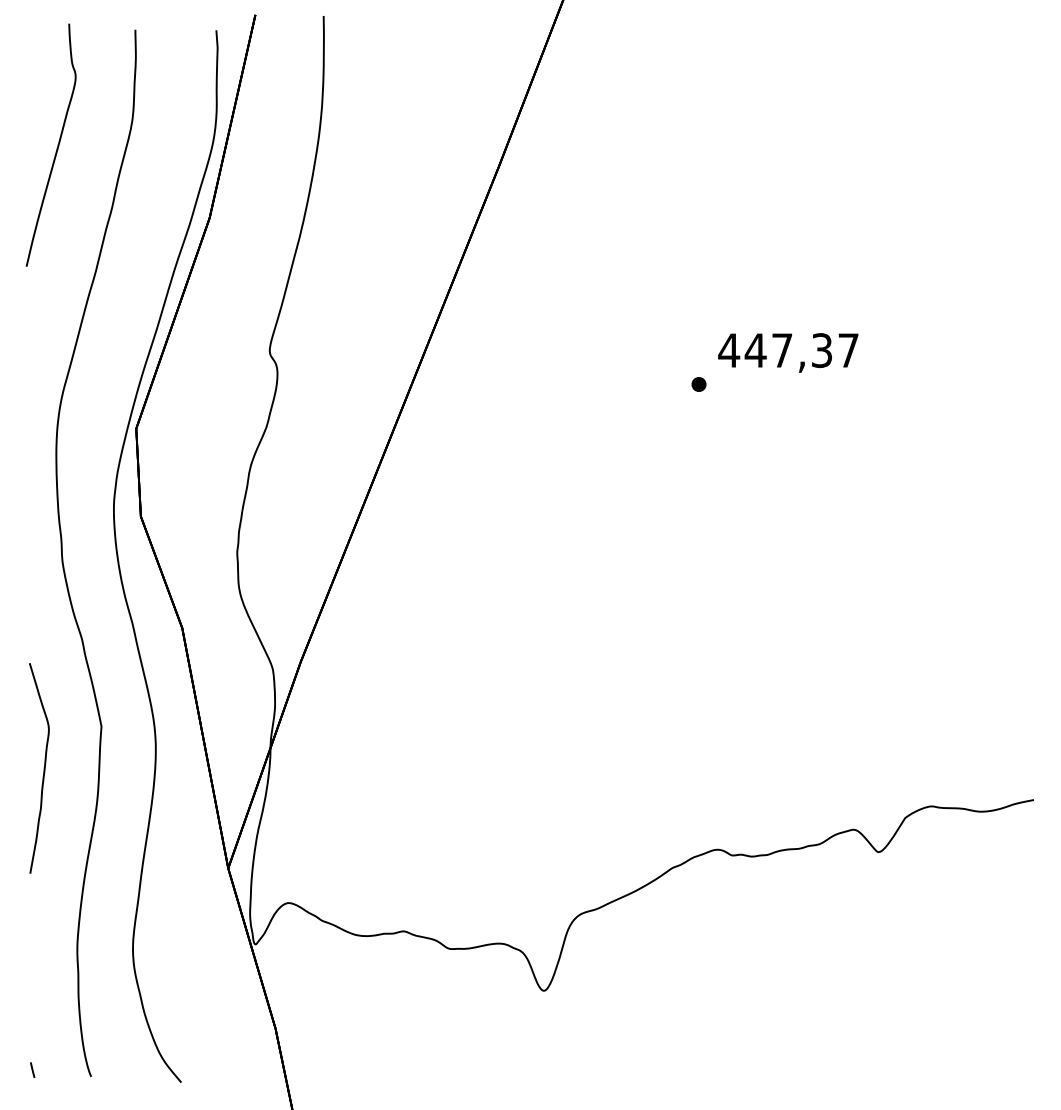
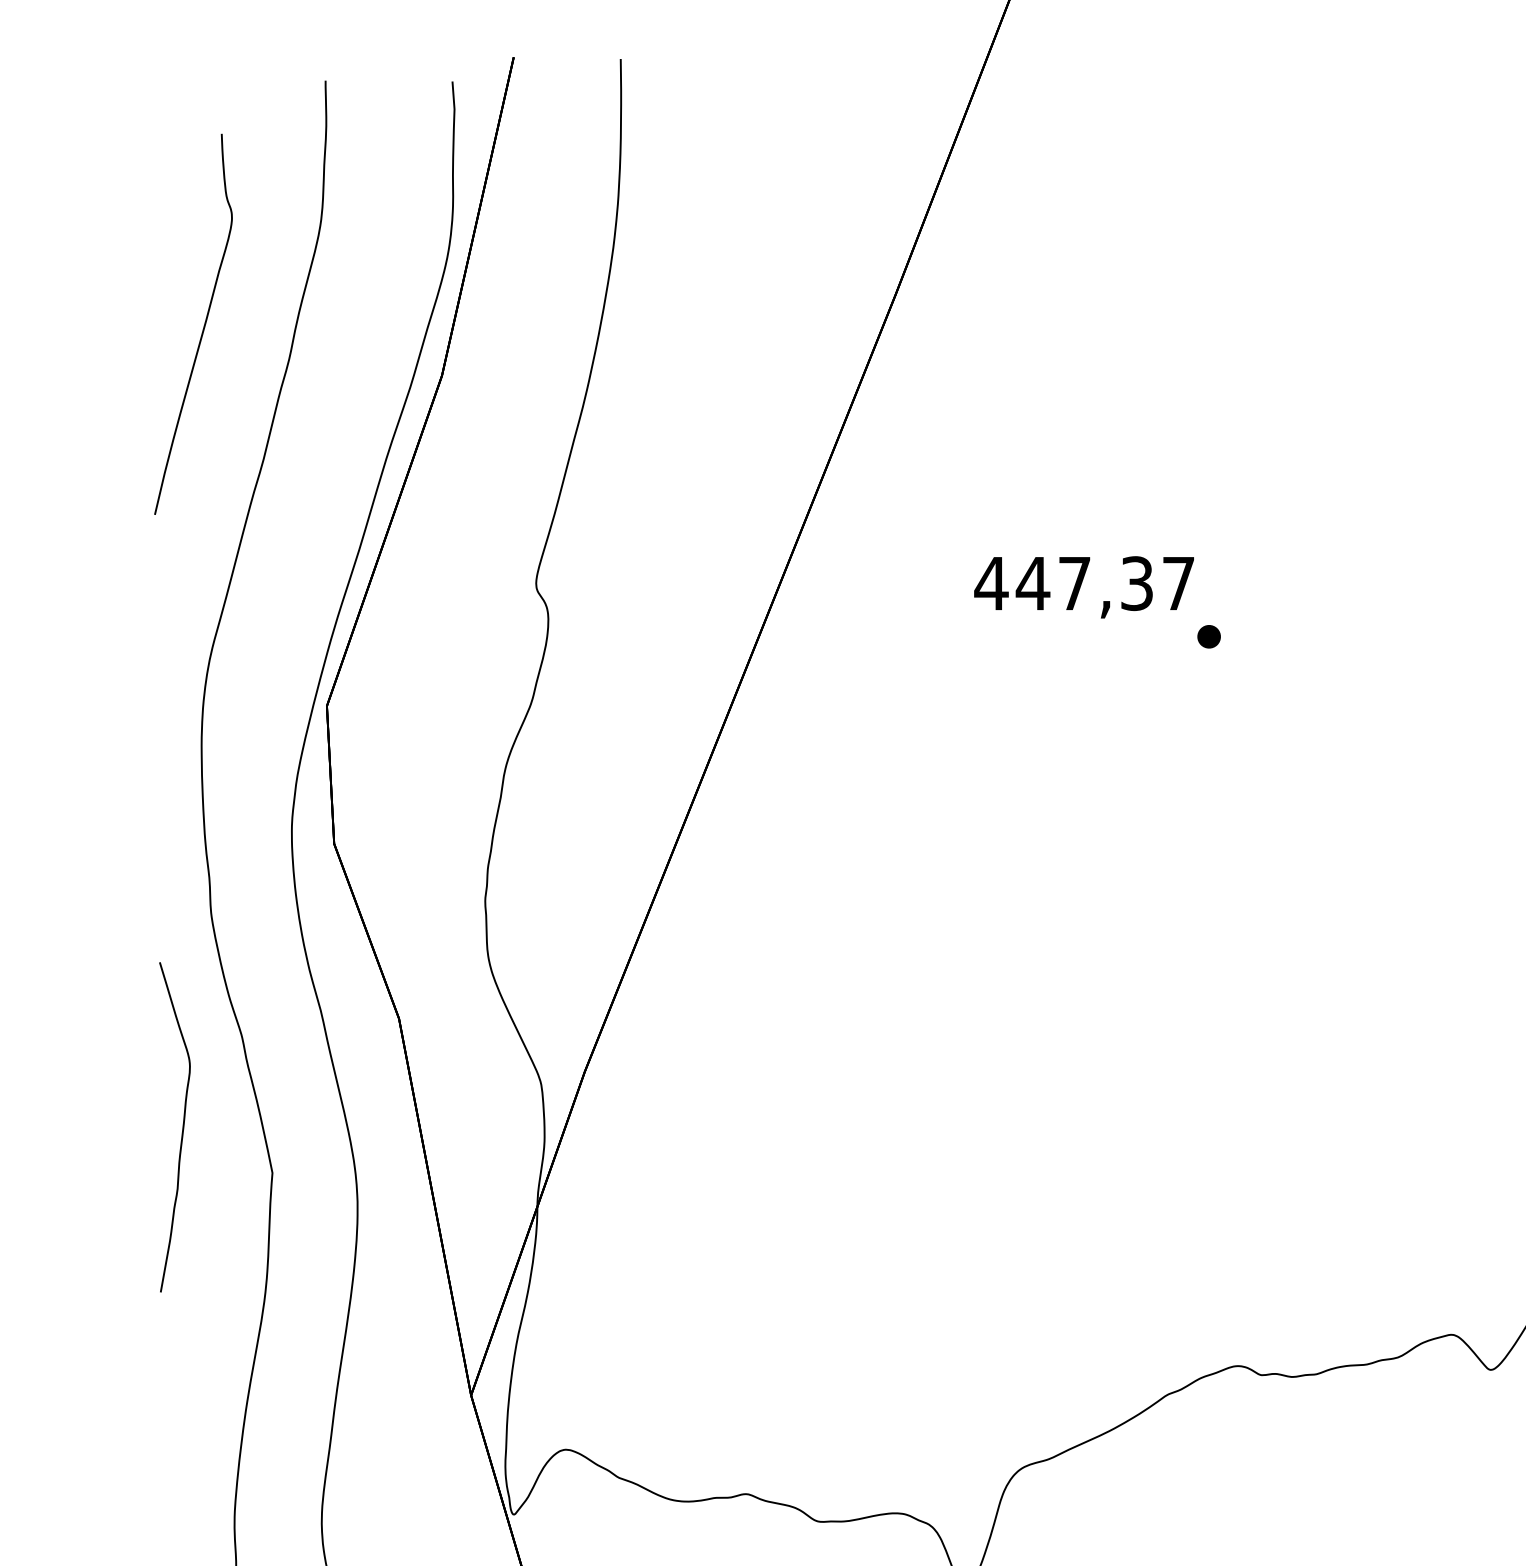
curve: (57, 144) -> (203, 323), moved
text: (788, 352) -> (1084, 586), moved
curve: (43, 768) -> (181, 1127), moved

